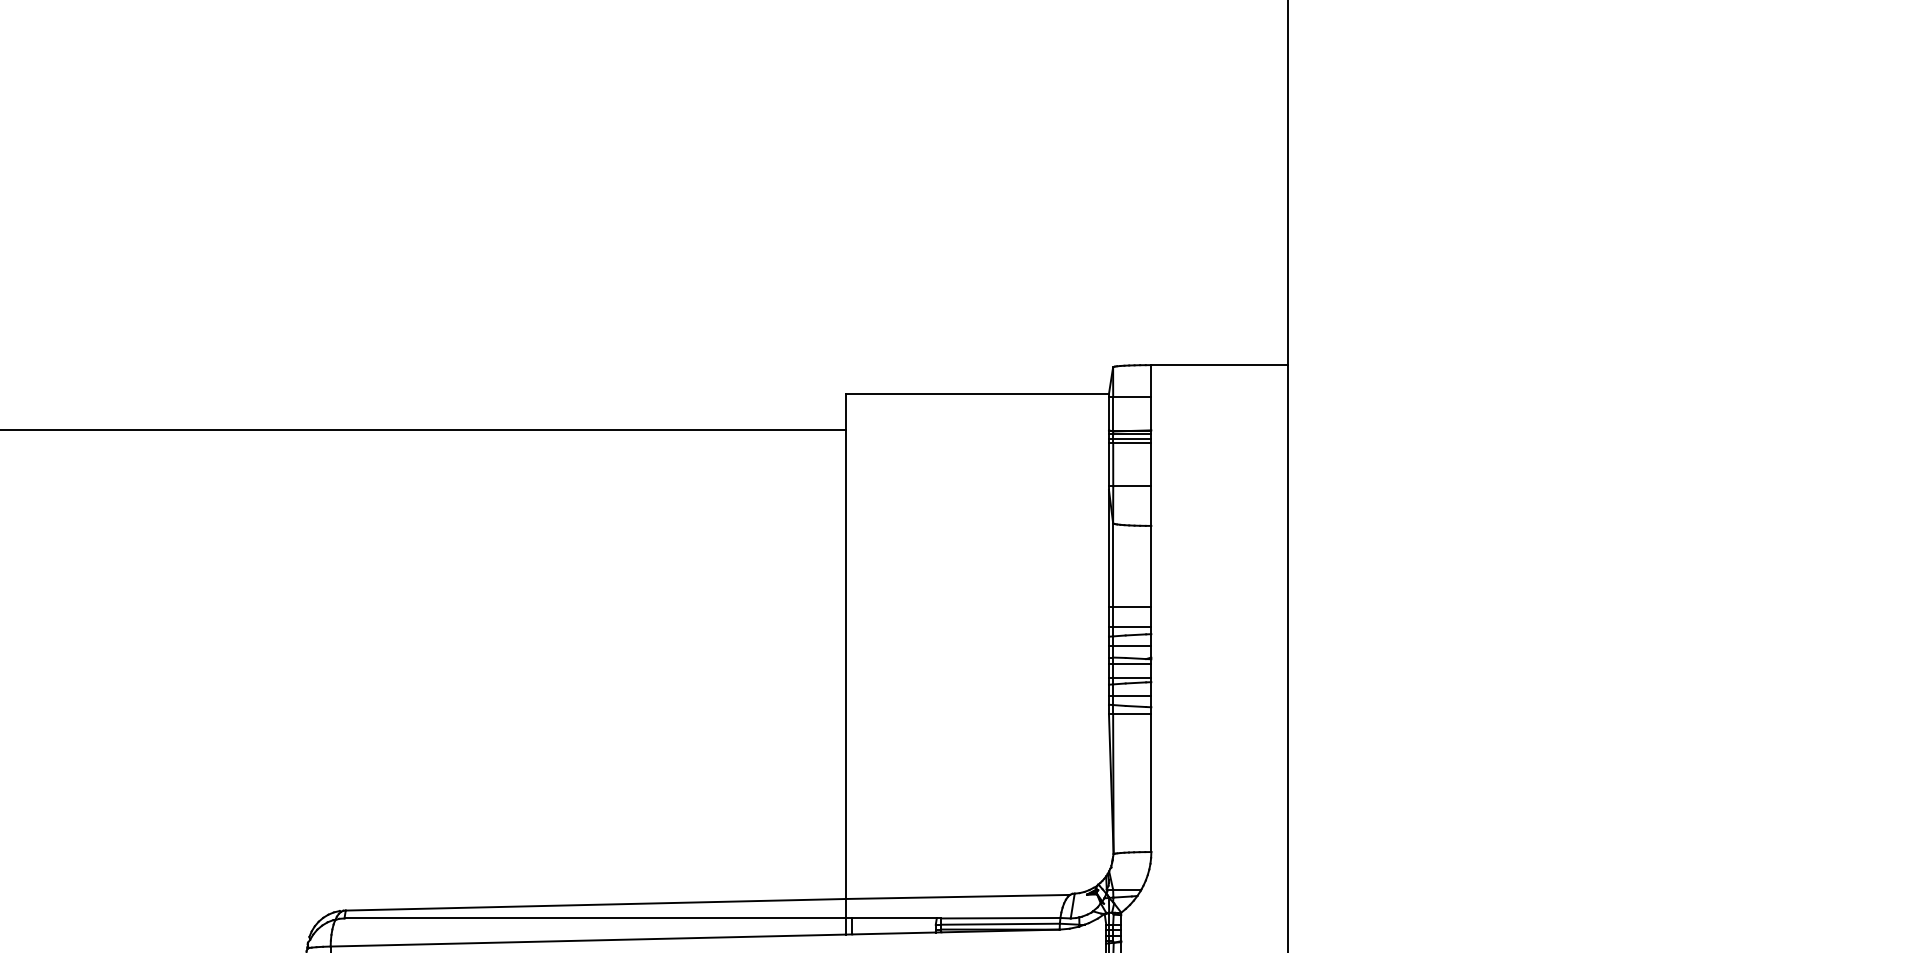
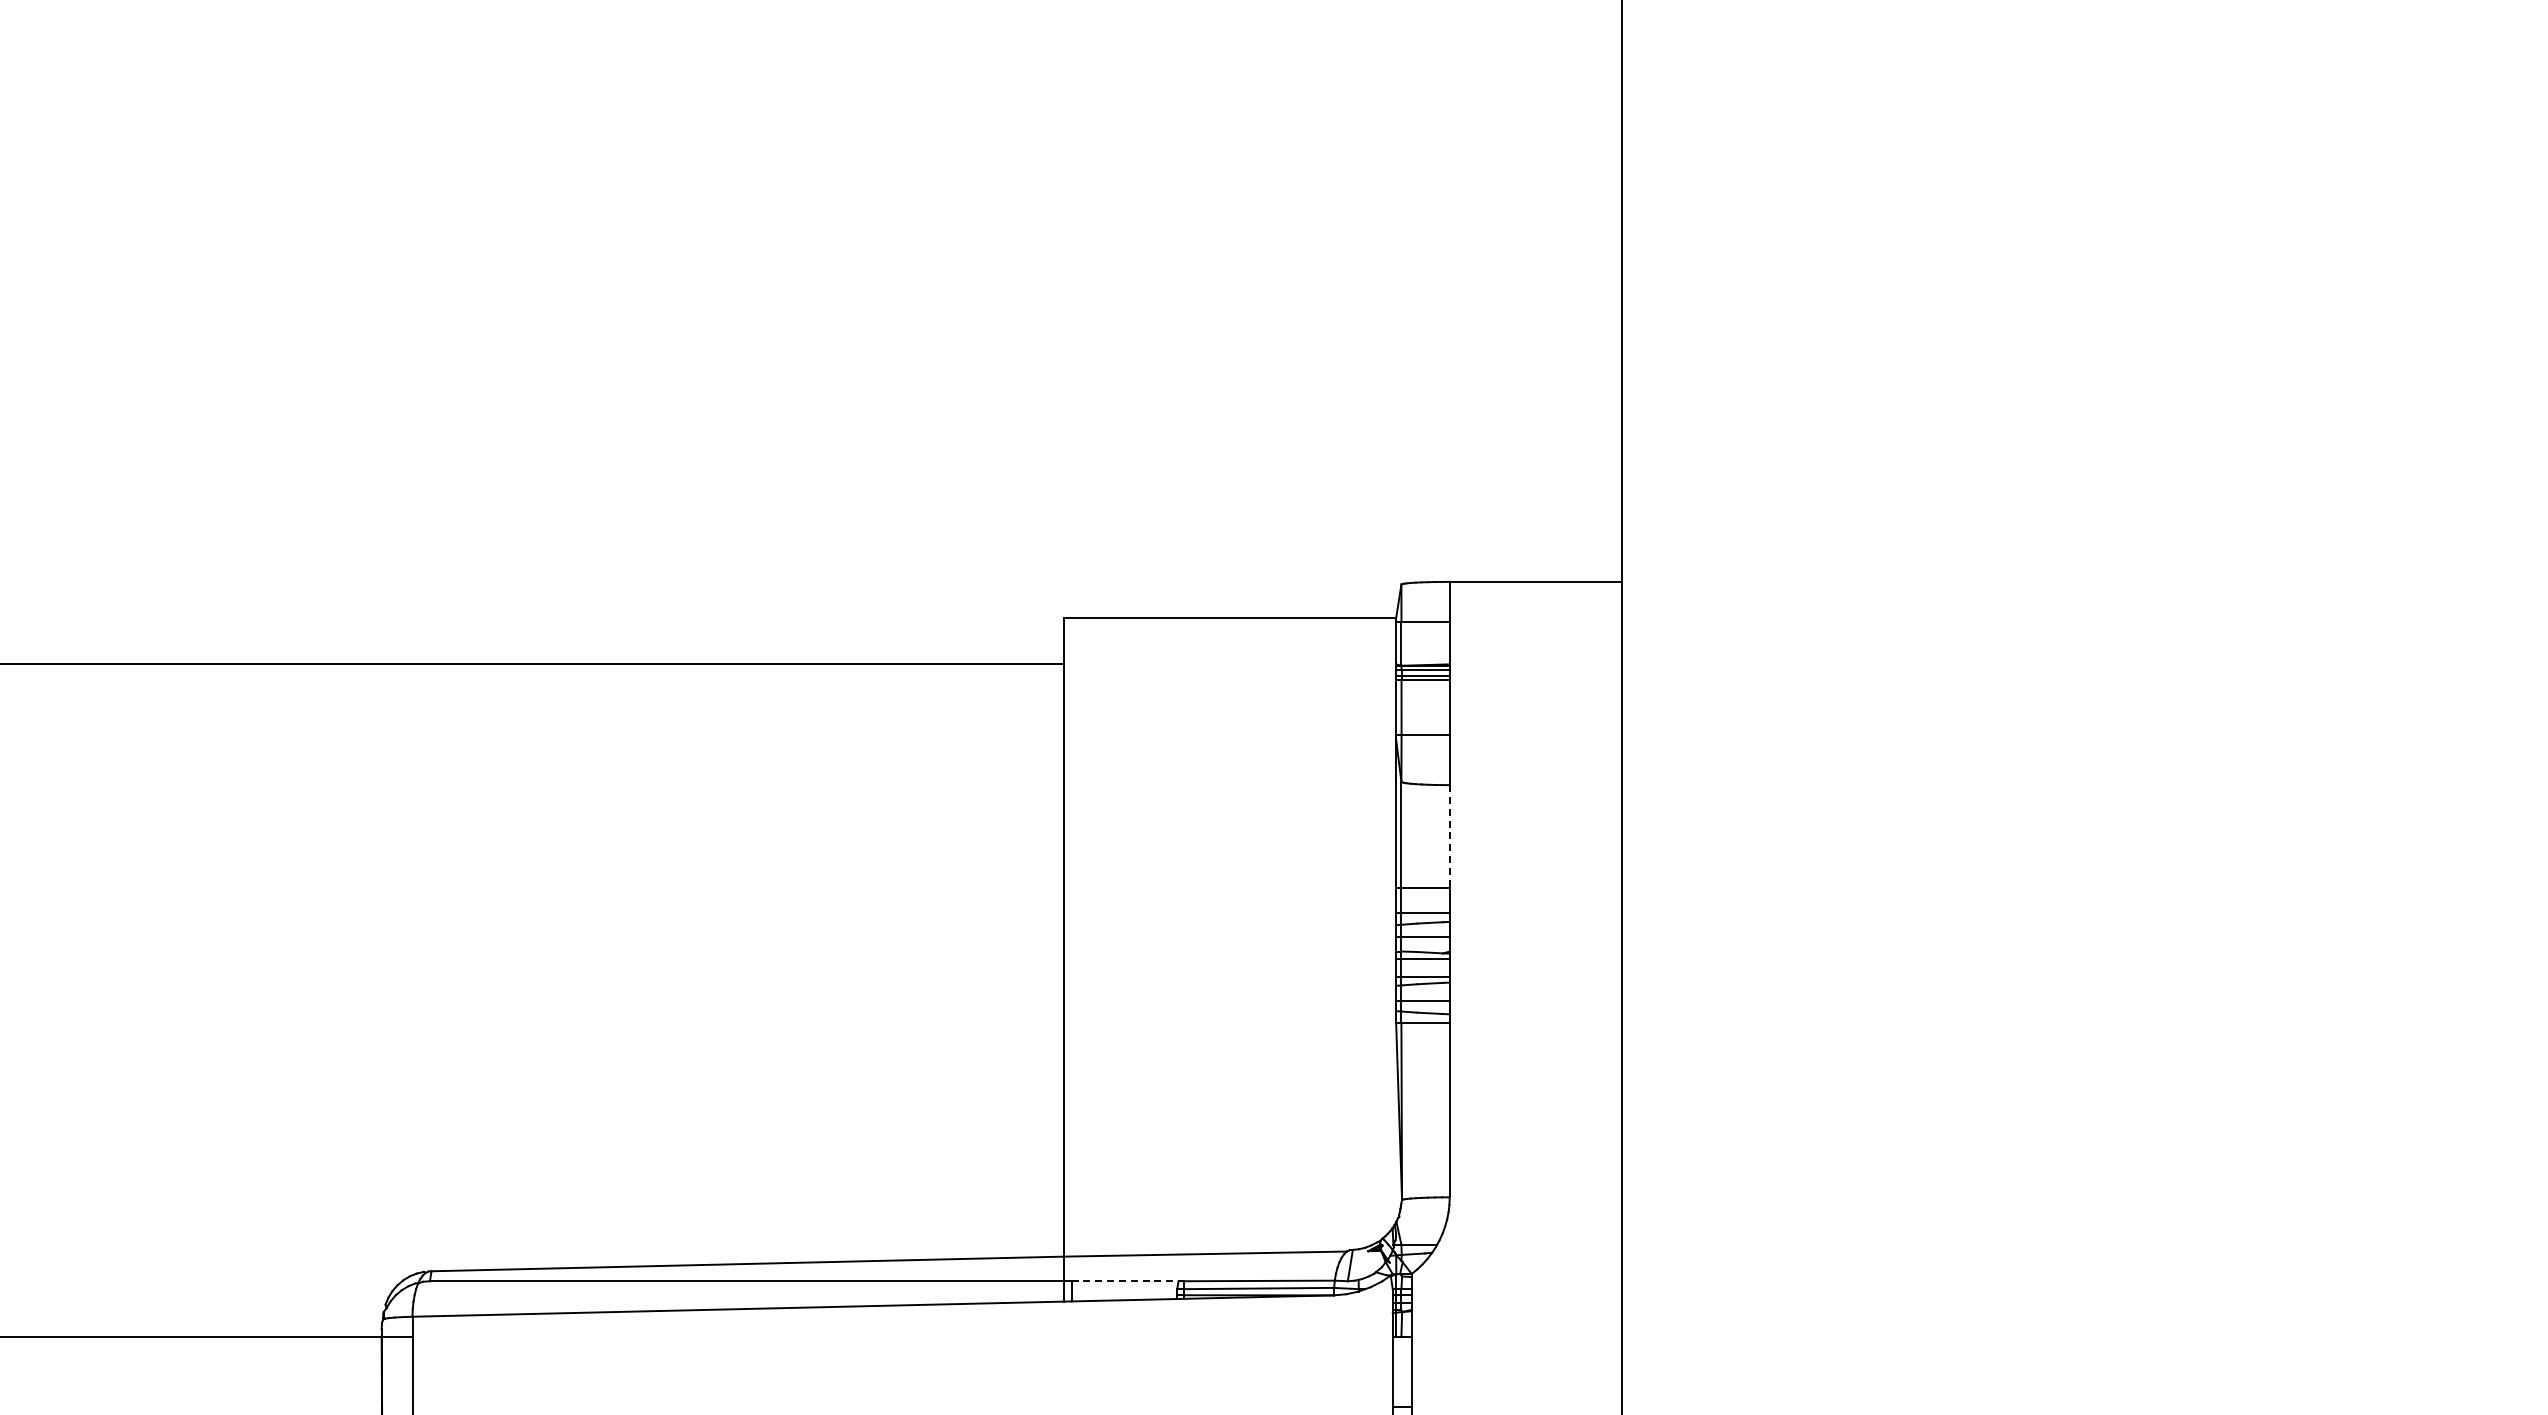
line: (1151, 566) -> (1449, 836), solid -> dashed
line: (894, 918) -> (1125, 1281), solid -> dashed

